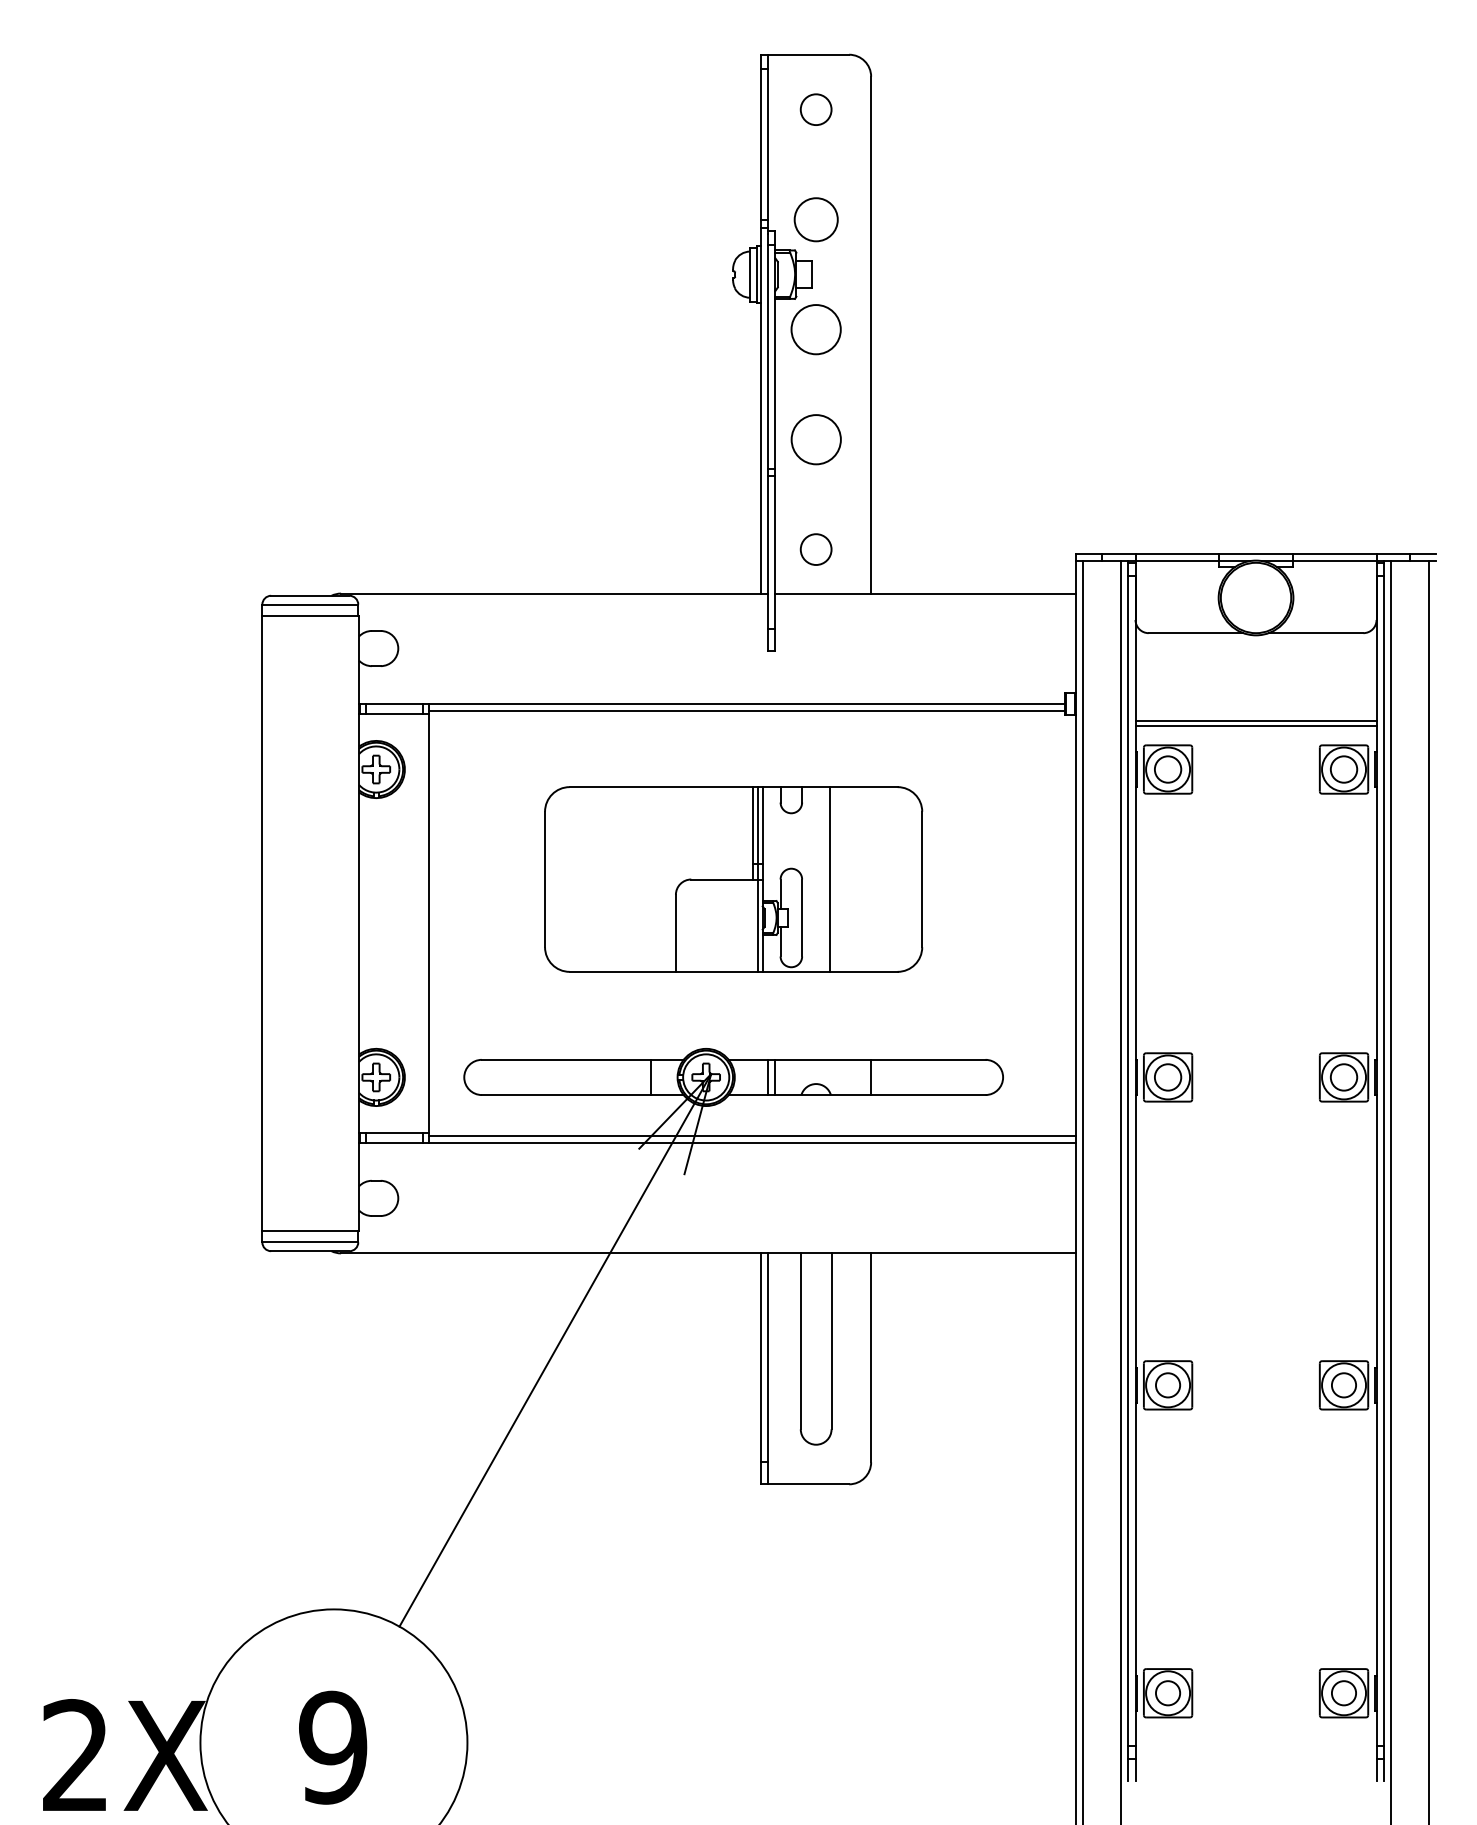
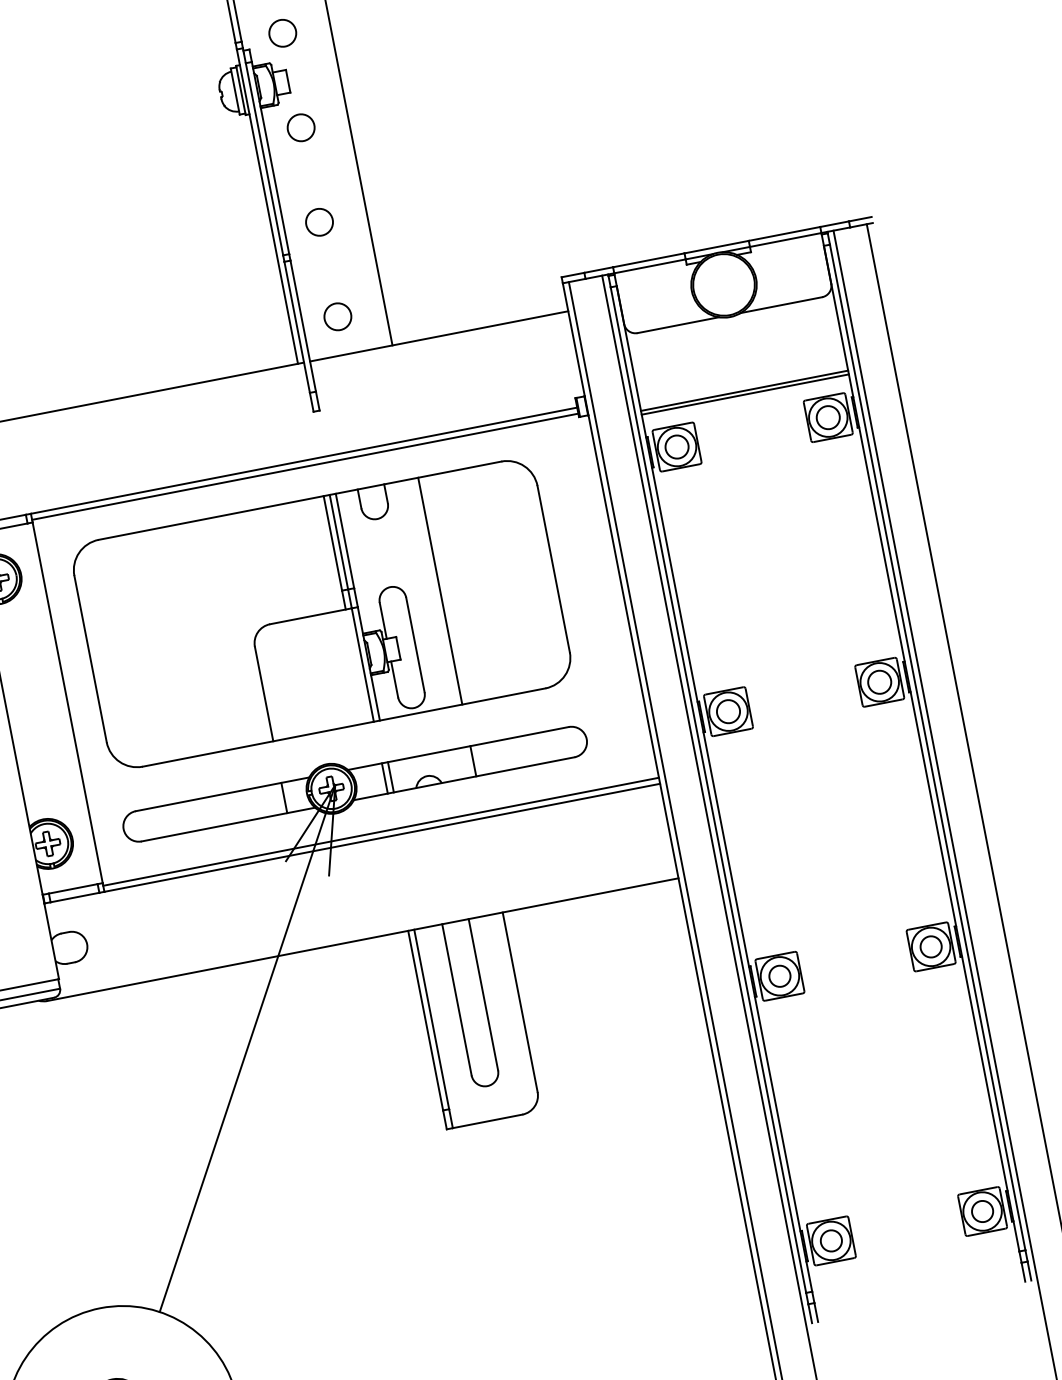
circle: (815, 219) -> (282, 33), size x0.71
circle: (815, 329) -> (300, 127), size x0.62
circle: (815, 439) -> (318, 222), size x0.62
part: (733, 879) -> (321, 614), size x1.43

